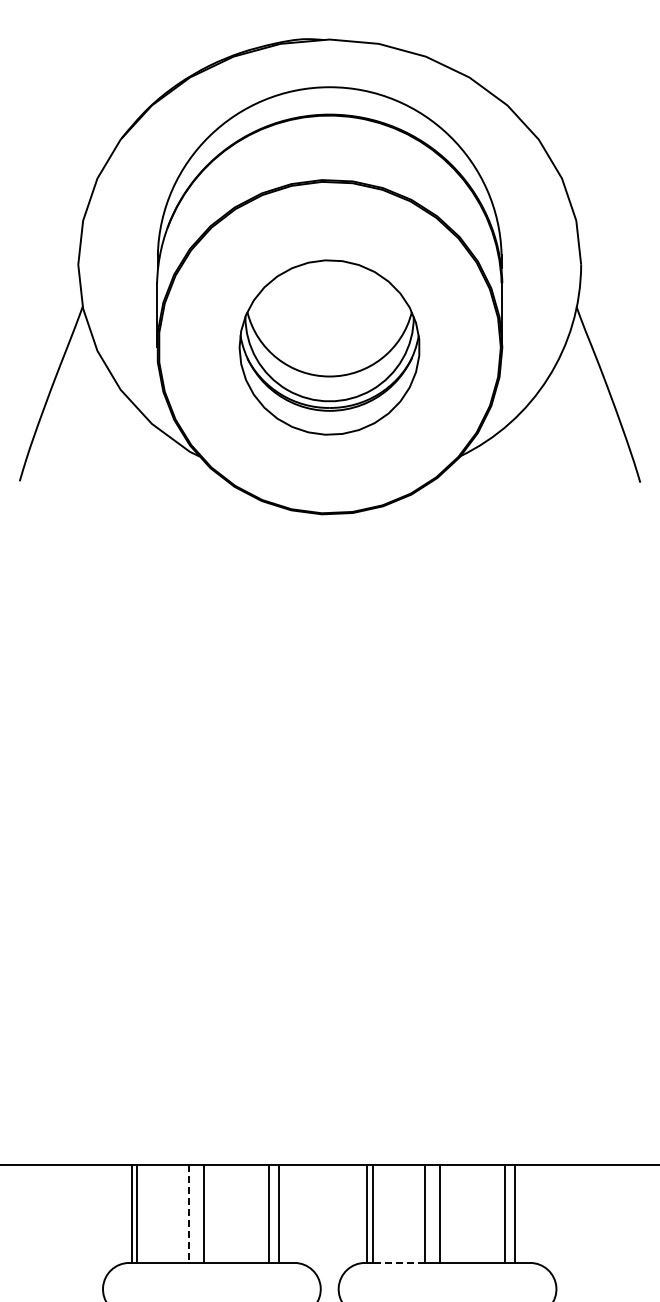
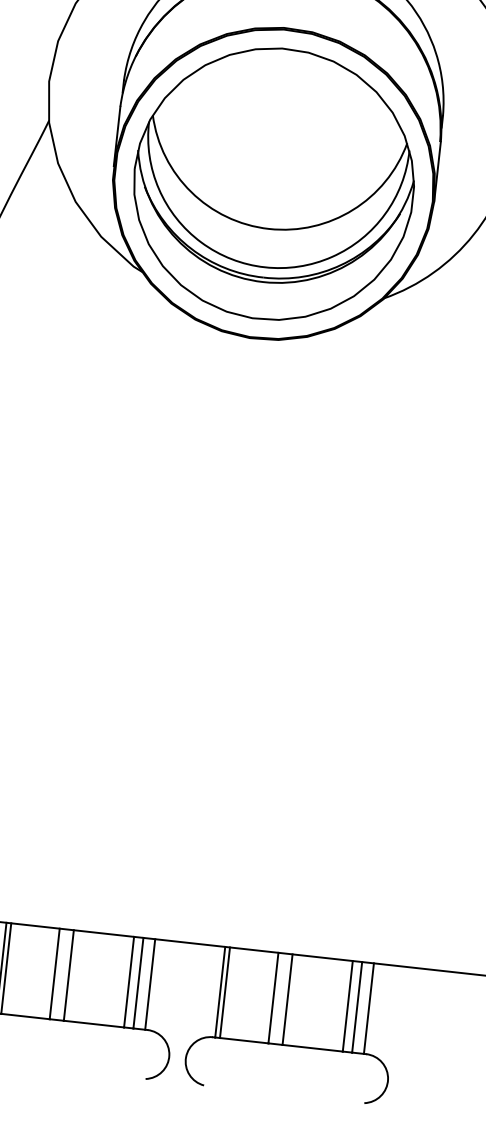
part: (329, 347) -> (273, 184), size x1.67
line: (292, 1213) -> (150, 983), added
line: (527, 1213) -> (368, 1008), added
line: (189, 1214) -> (55, 974), dashed -> solid
line: (398, 1262) -> (244, 1040), dashed -> solid

